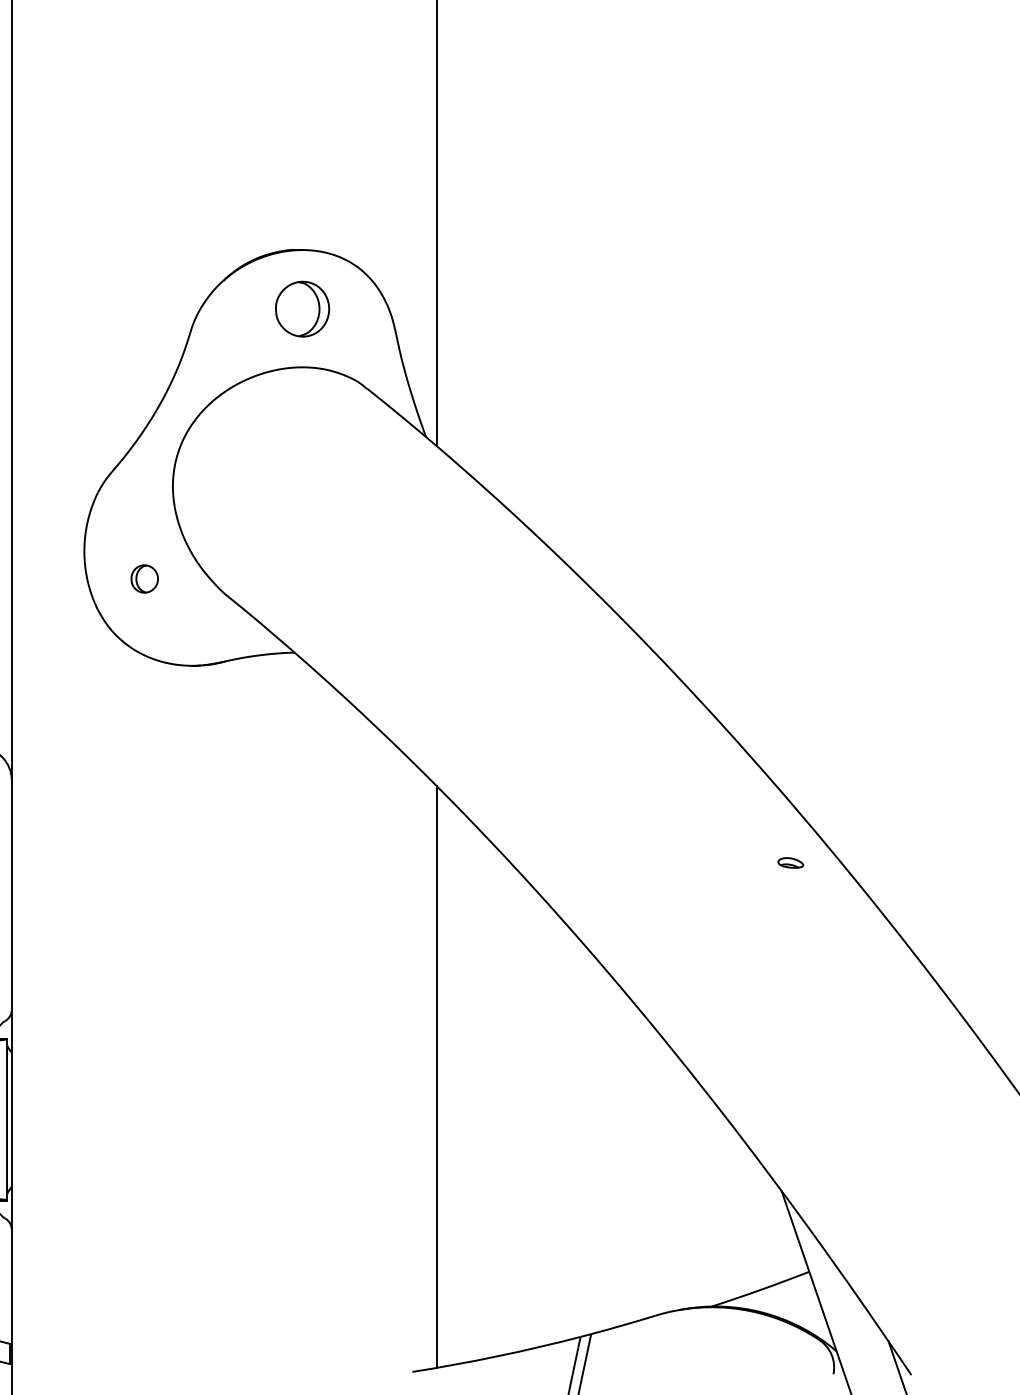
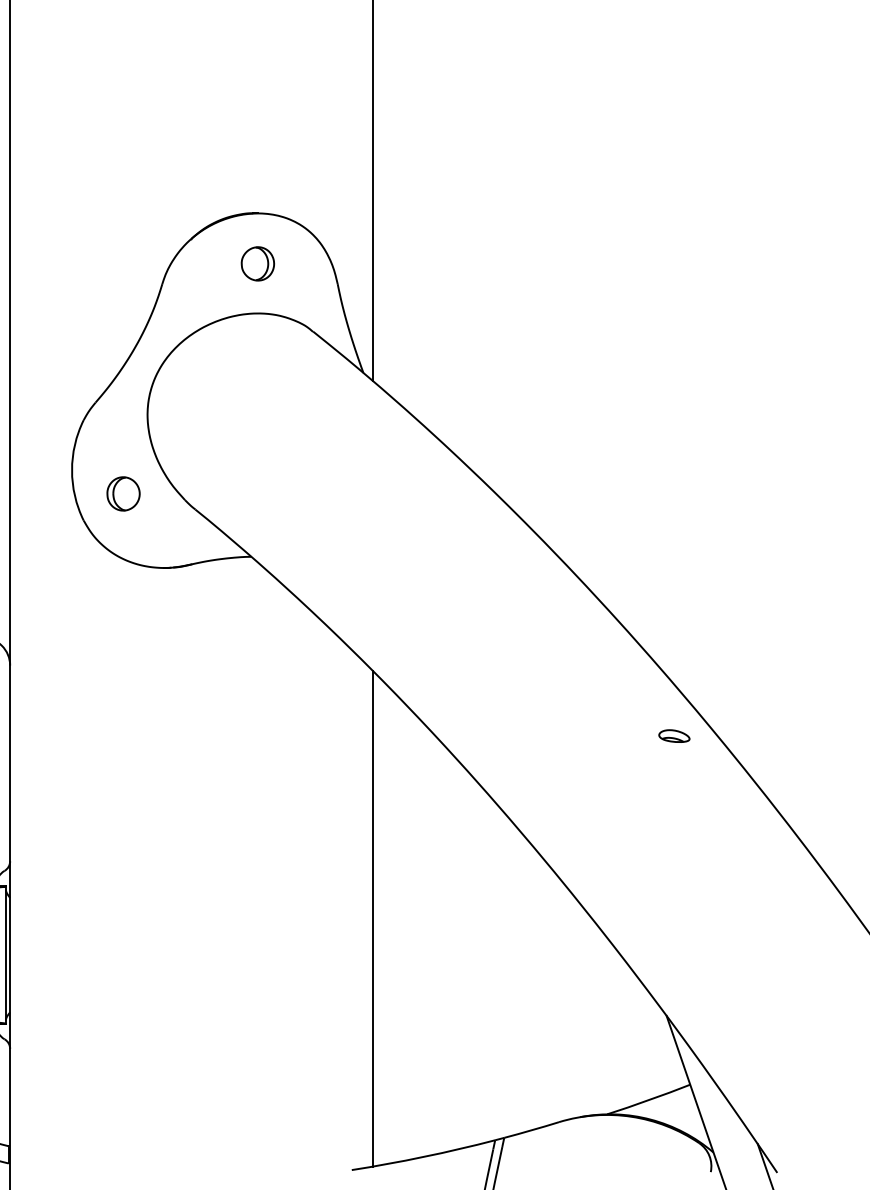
part: (301, 308) -> (257, 263), size x0.71
part: (144, 578) -> (123, 493), size x1.43
part: (790, 862) -> (674, 735), size x1.43

